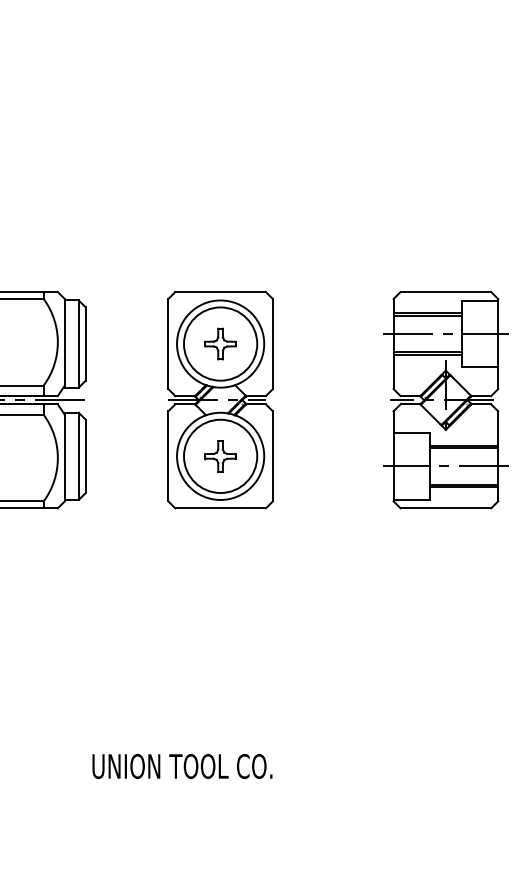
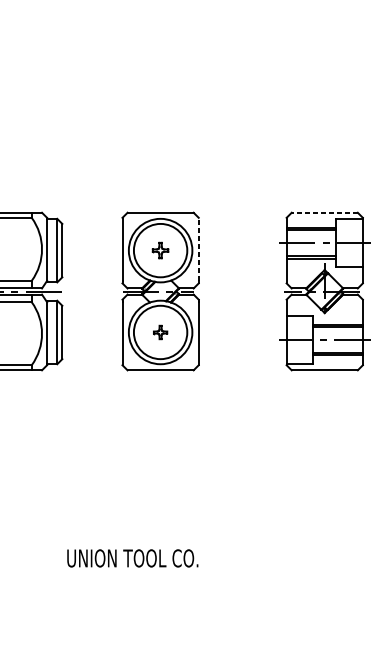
line: (445, 292) -> (324, 213), solid -> dashed
line: (272, 341) -> (198, 248), solid -> dashed
part: (220, 343) -> (160, 250), size x0.7
part: (220, 456) -> (160, 332), size x0.6

